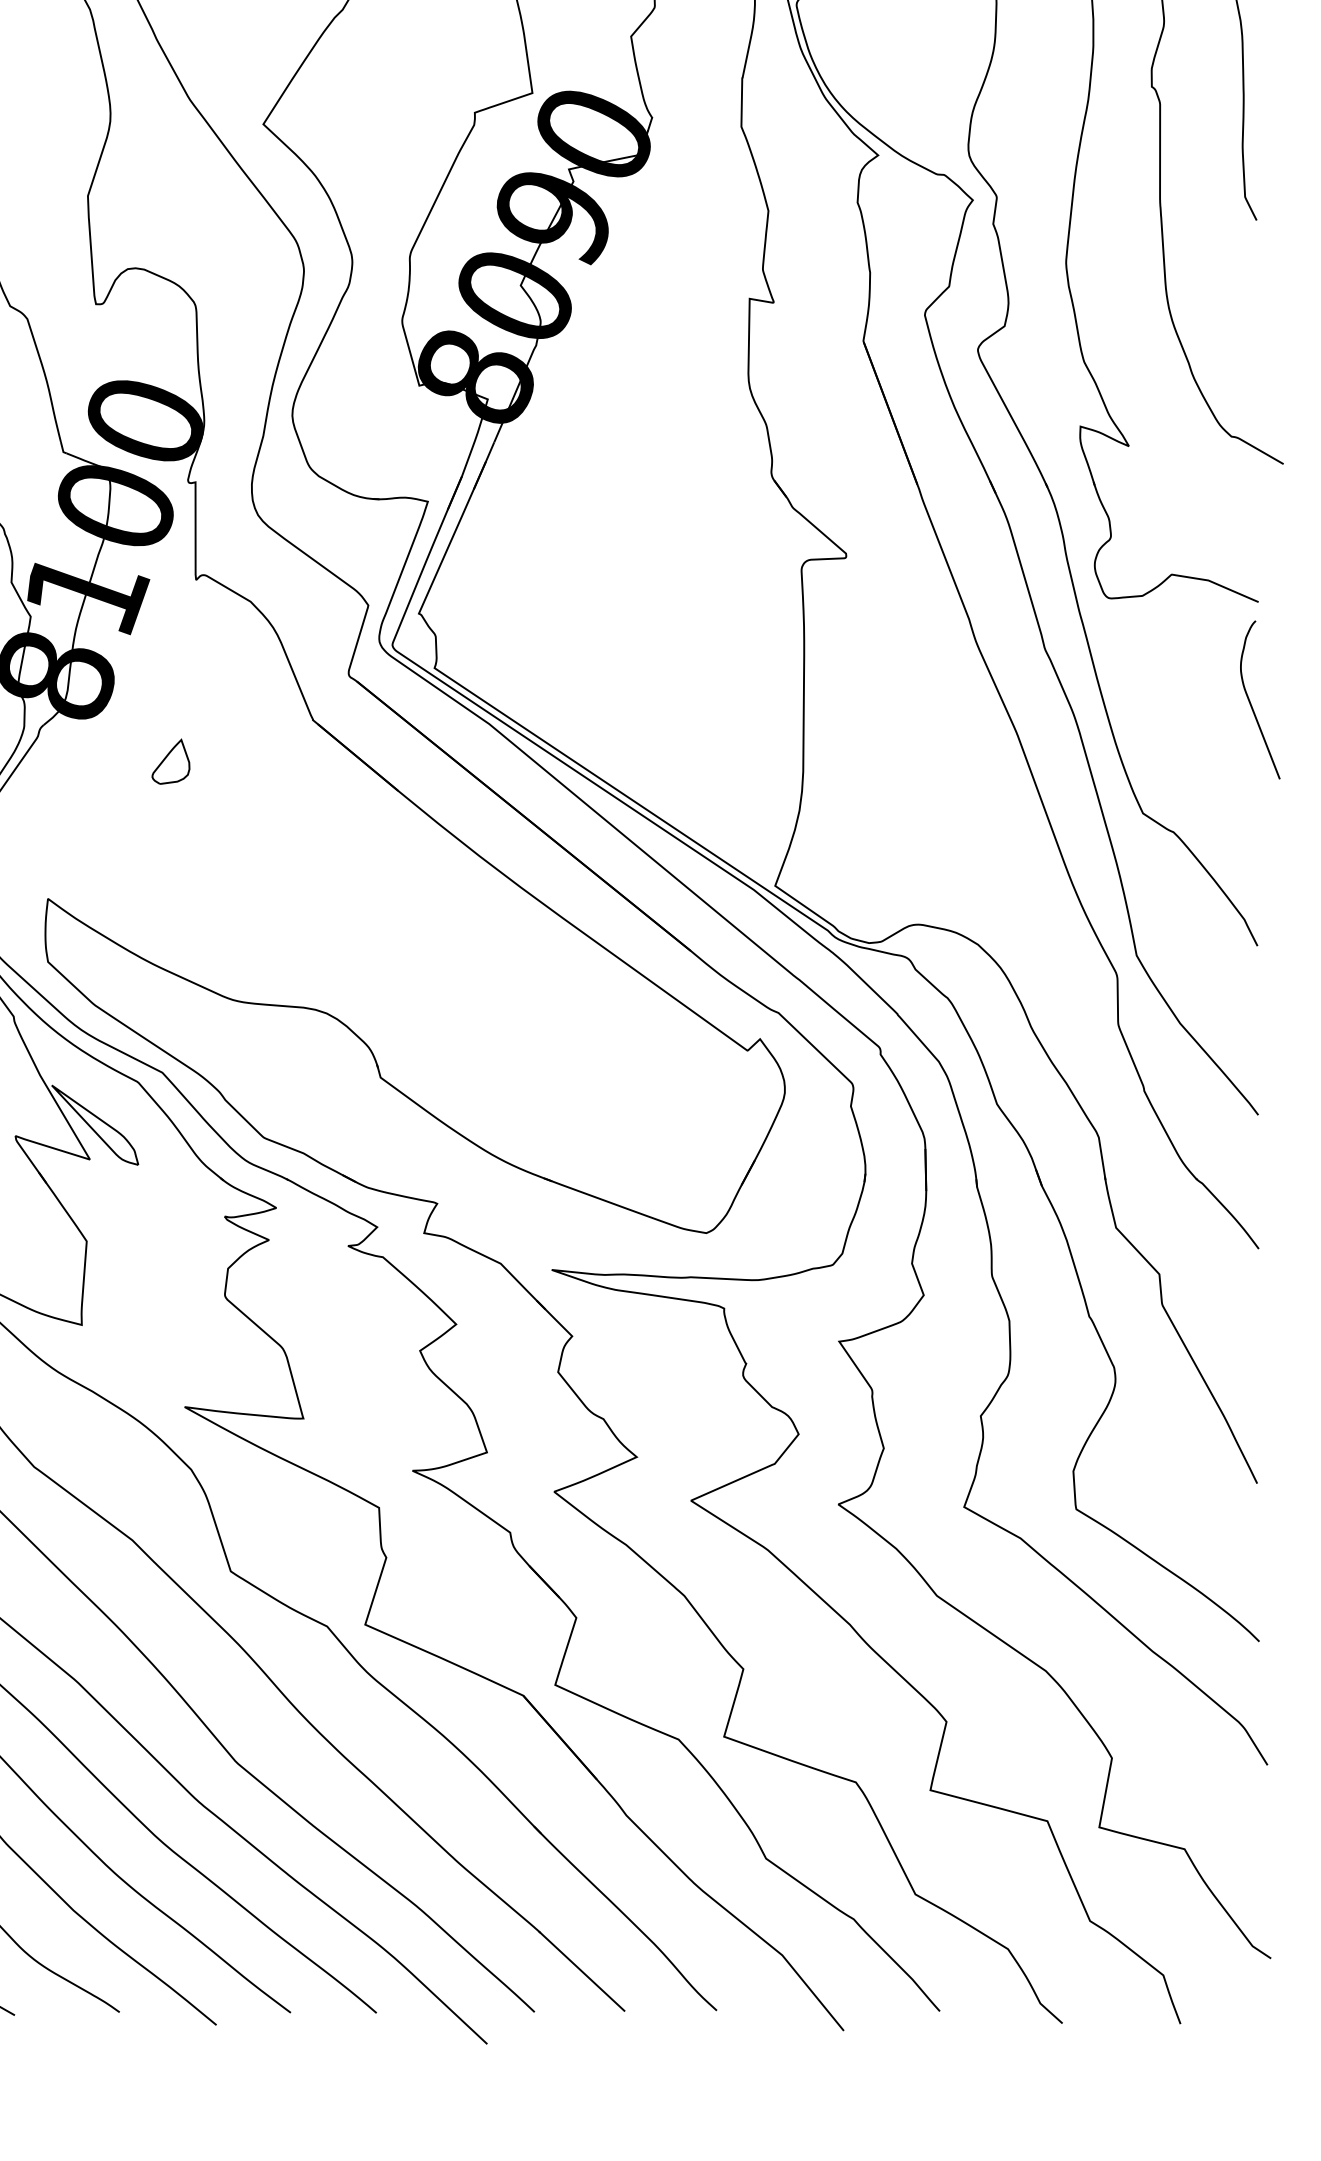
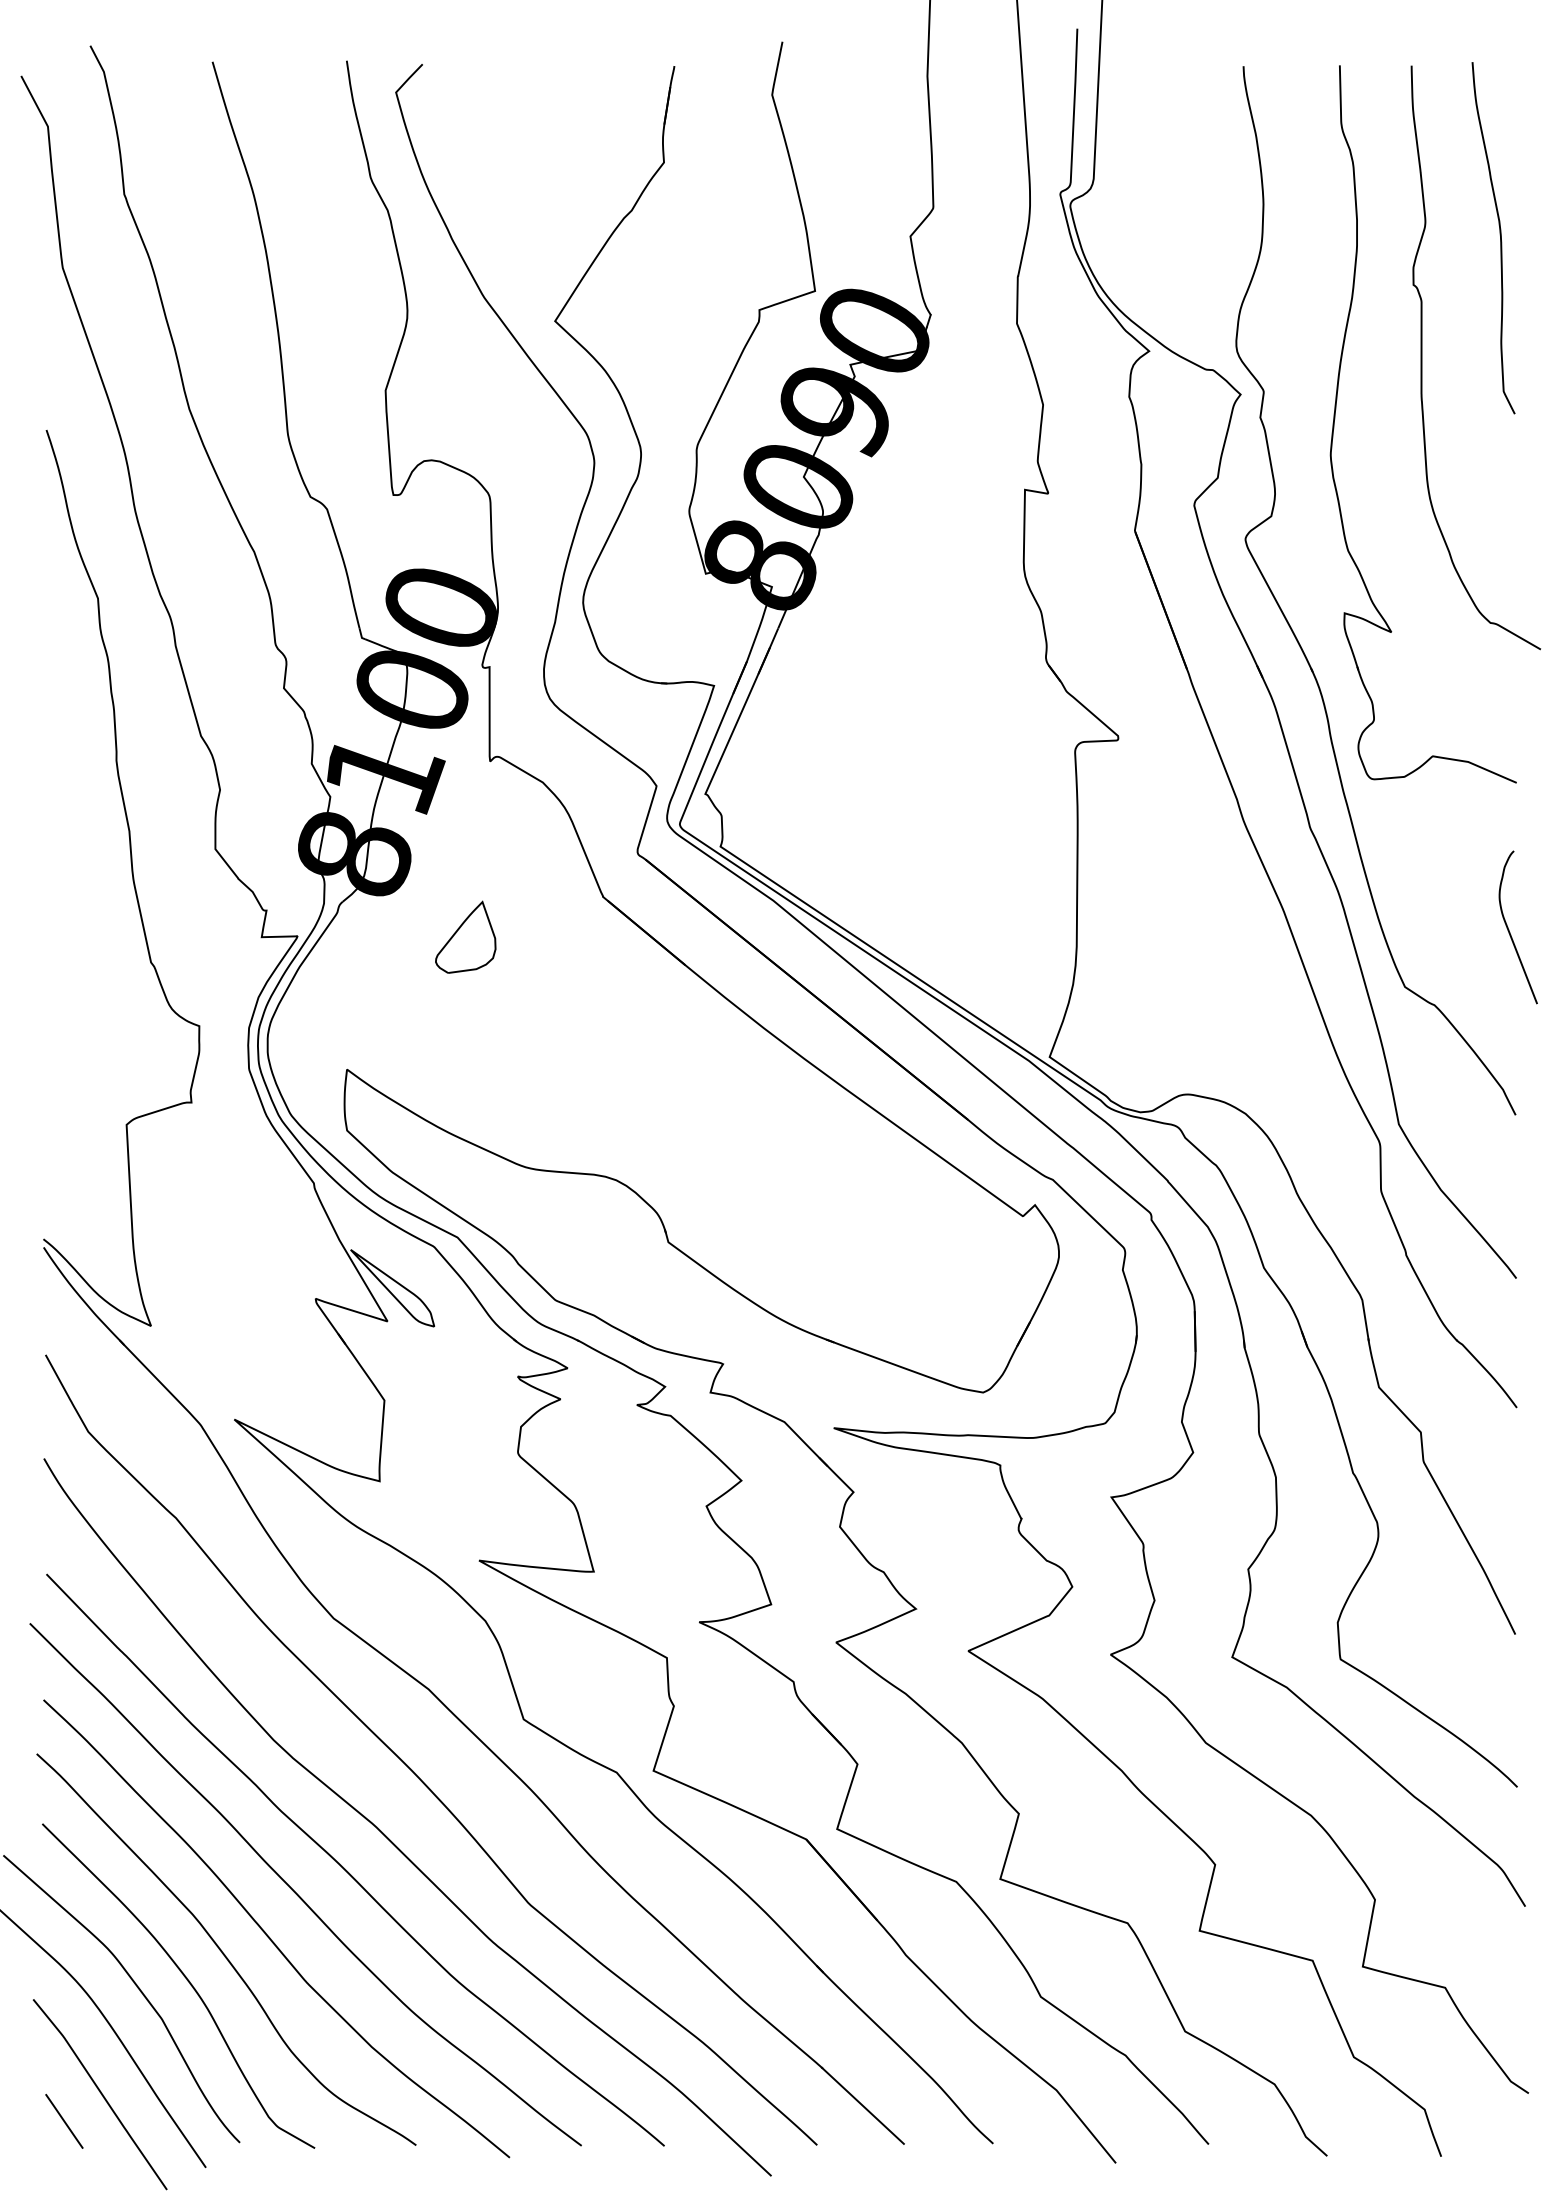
curve: (1251, 702) -> (1509, 929), moved
part: (170, 761) -> (465, 936), size x1.67

